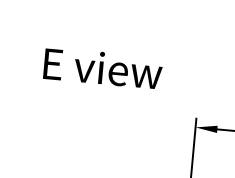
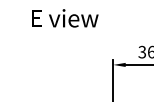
text: (103, 68) -> (65, 18), moved

